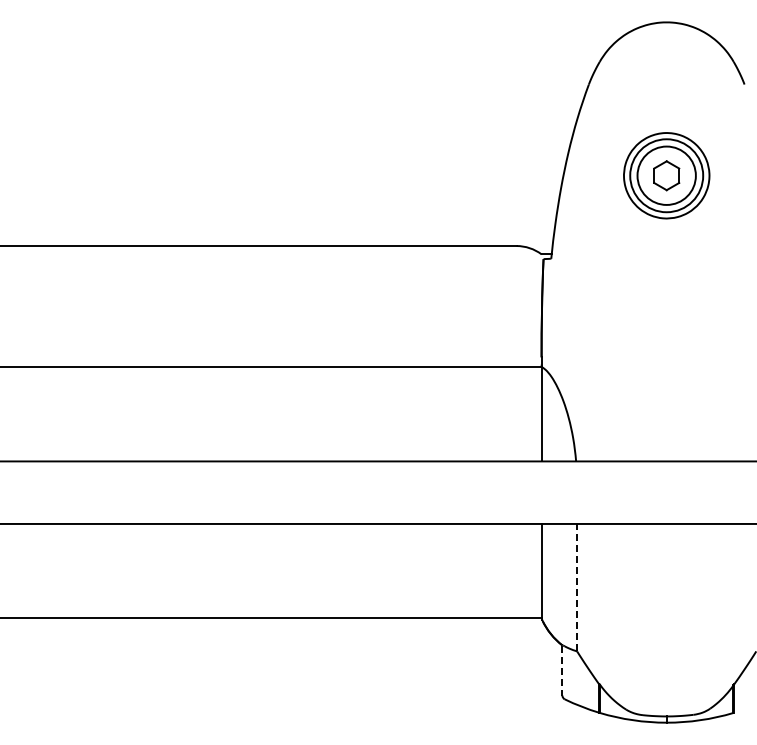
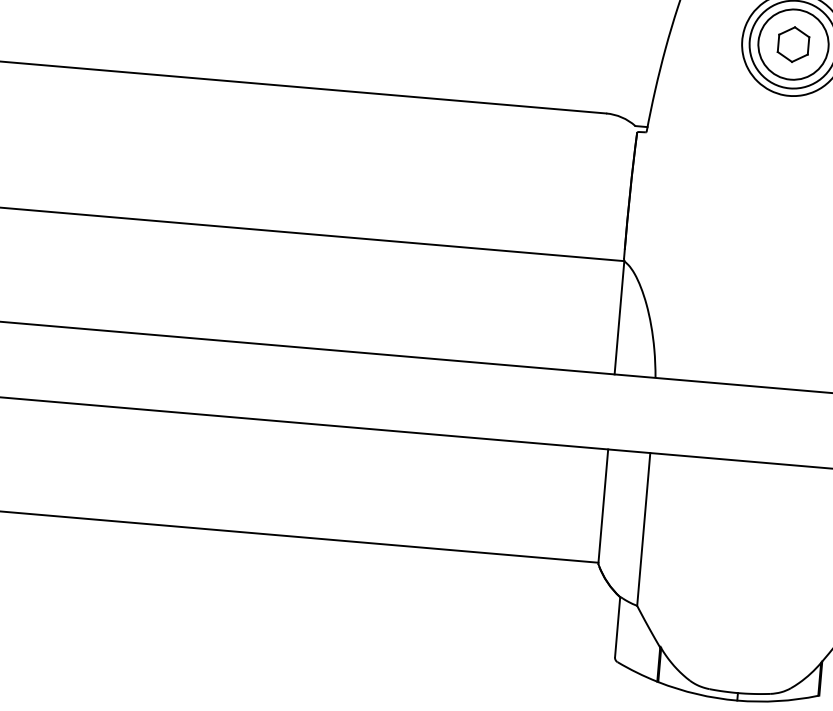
line: (577, 587) -> (644, 529), dashed -> solid
line: (562, 671) -> (617, 628), dashed -> solid

